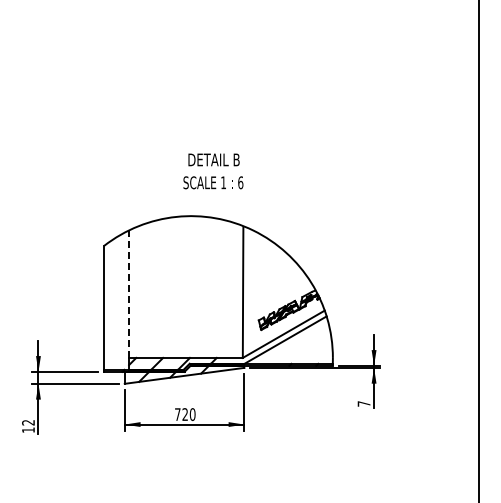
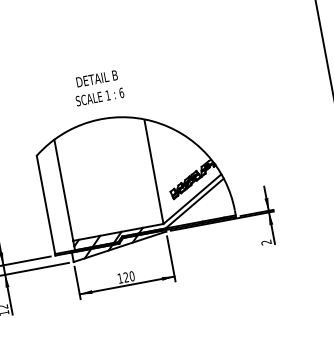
text: (213, 171) -> (98, 88), moved
line: (129, 294) -> (64, 190), dashed -> solid
text: (363, 403) -> (265, 242), 7 -> 2
text: (177, 414) -> (120, 278), 720 -> 120

